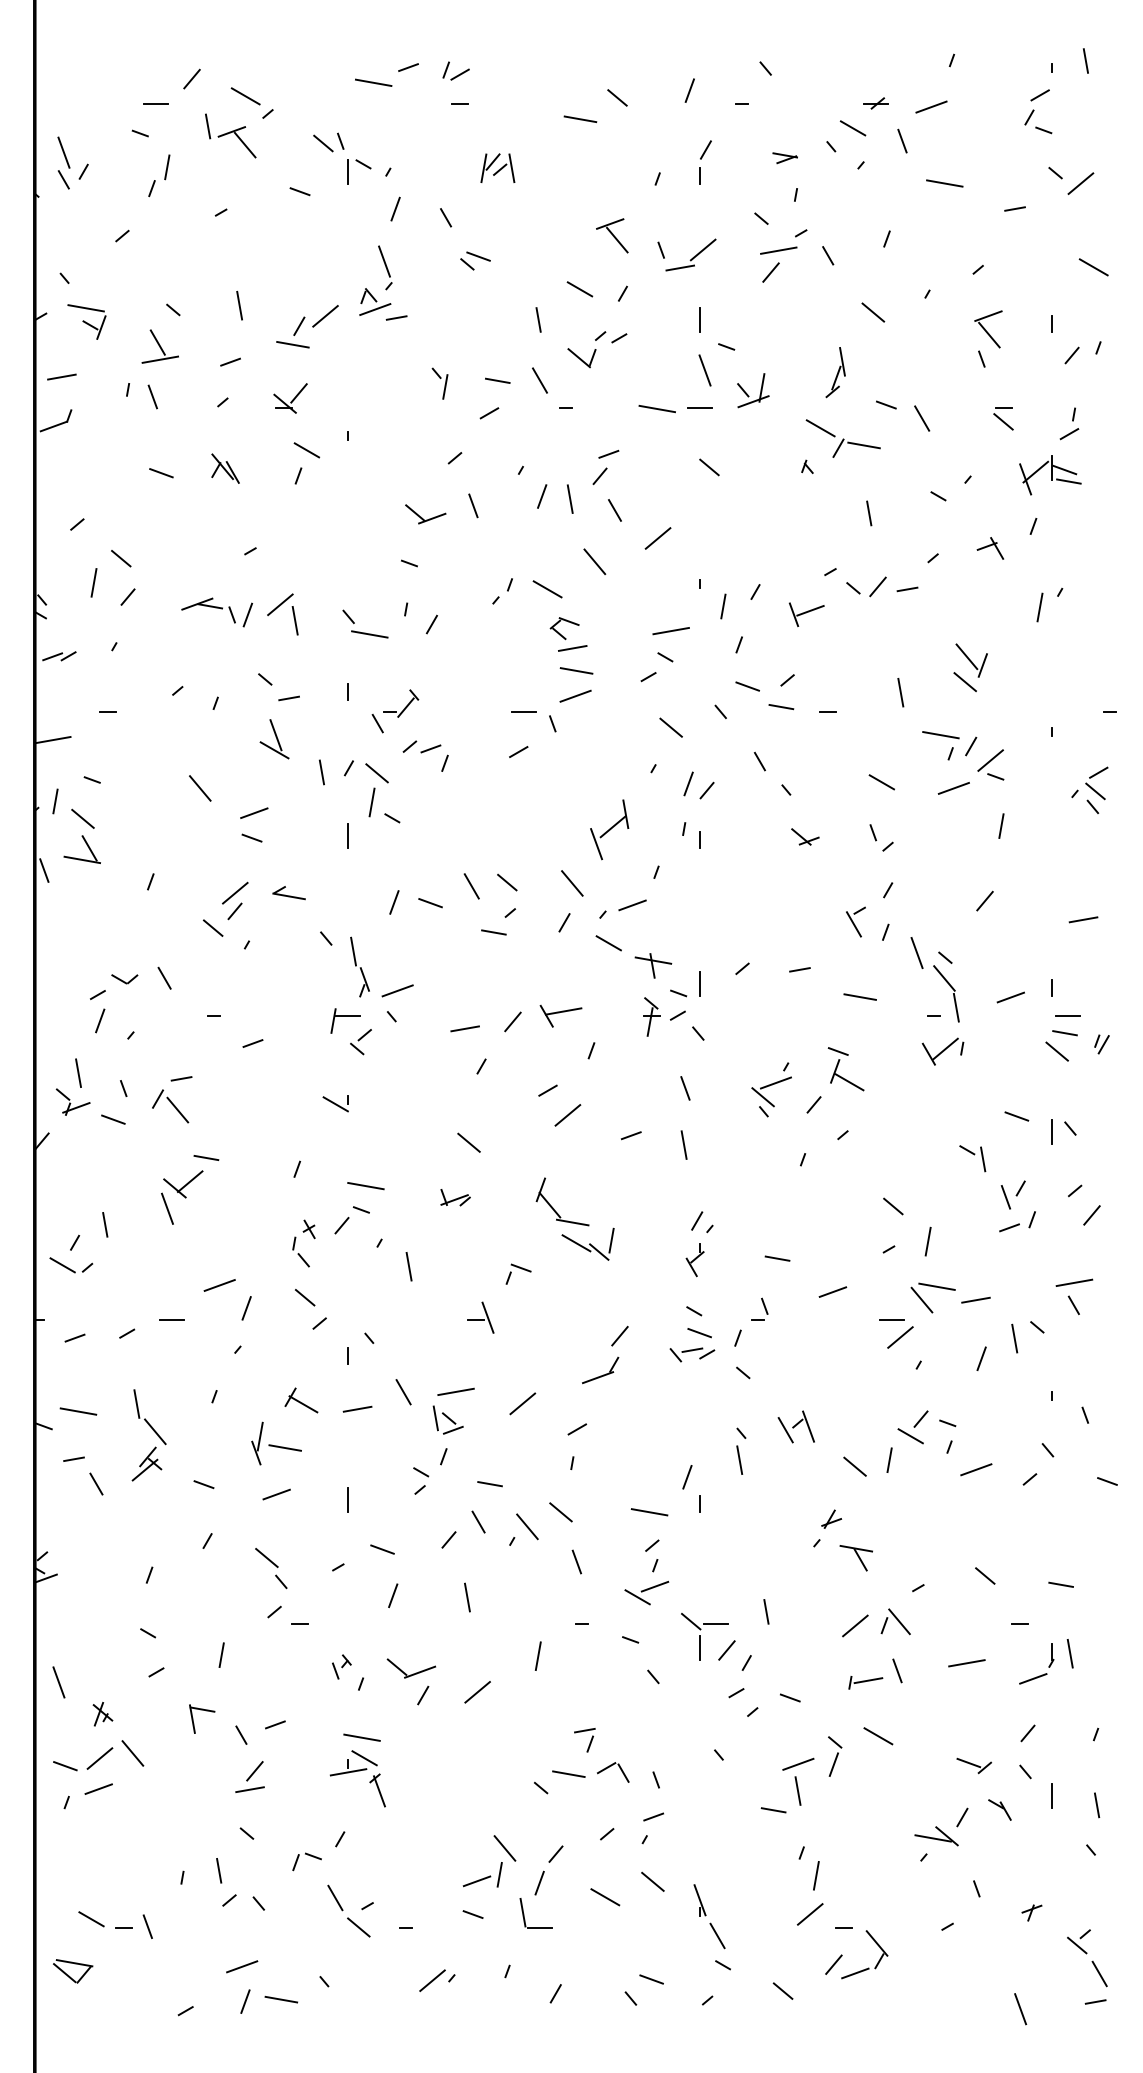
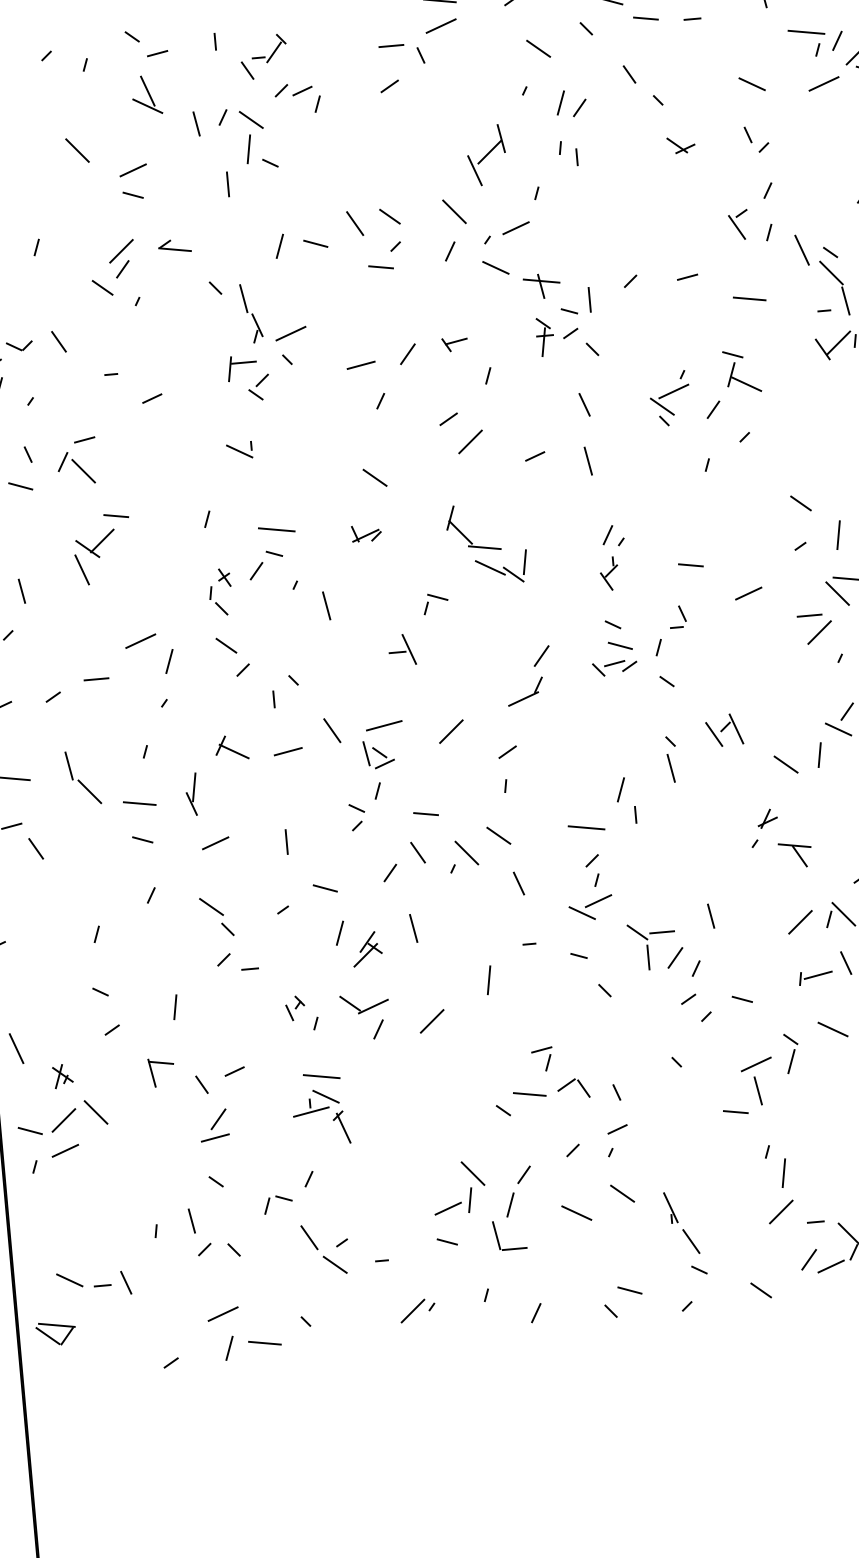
part: (560, 1016) -> (454, 344), size x0.6
line: (284, 1447) -> (138, 803), moved
part: (146, 1463) -> (366, 948), moved

